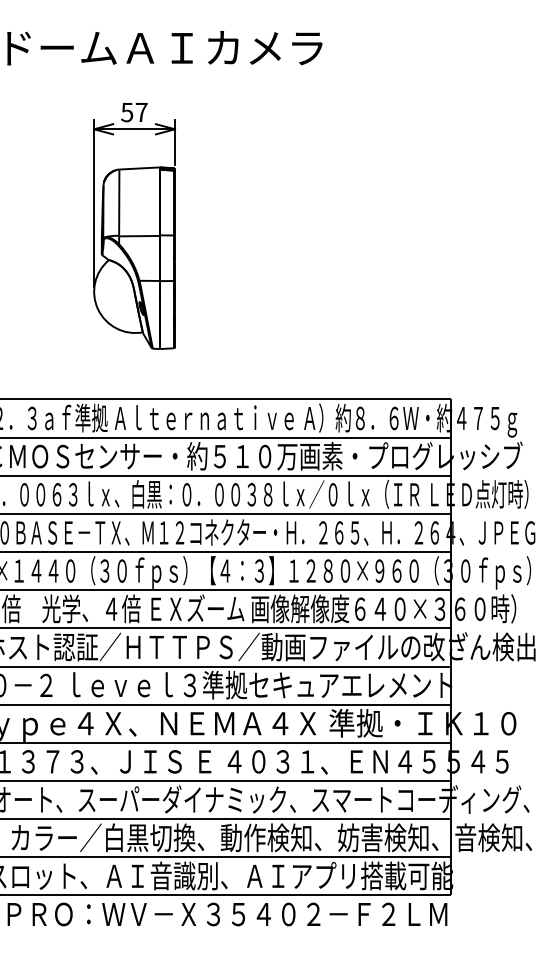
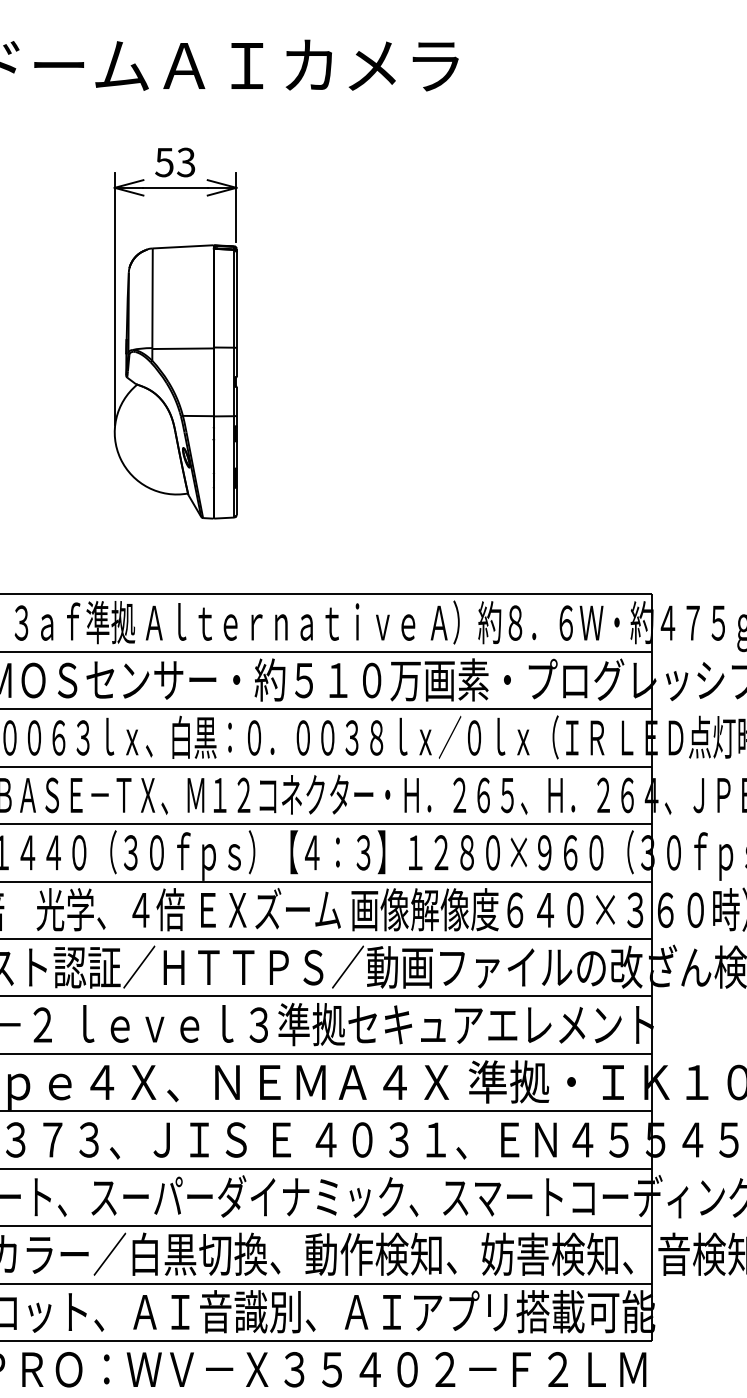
text: (141, 112) -> (186, 162), 57 -> 53

